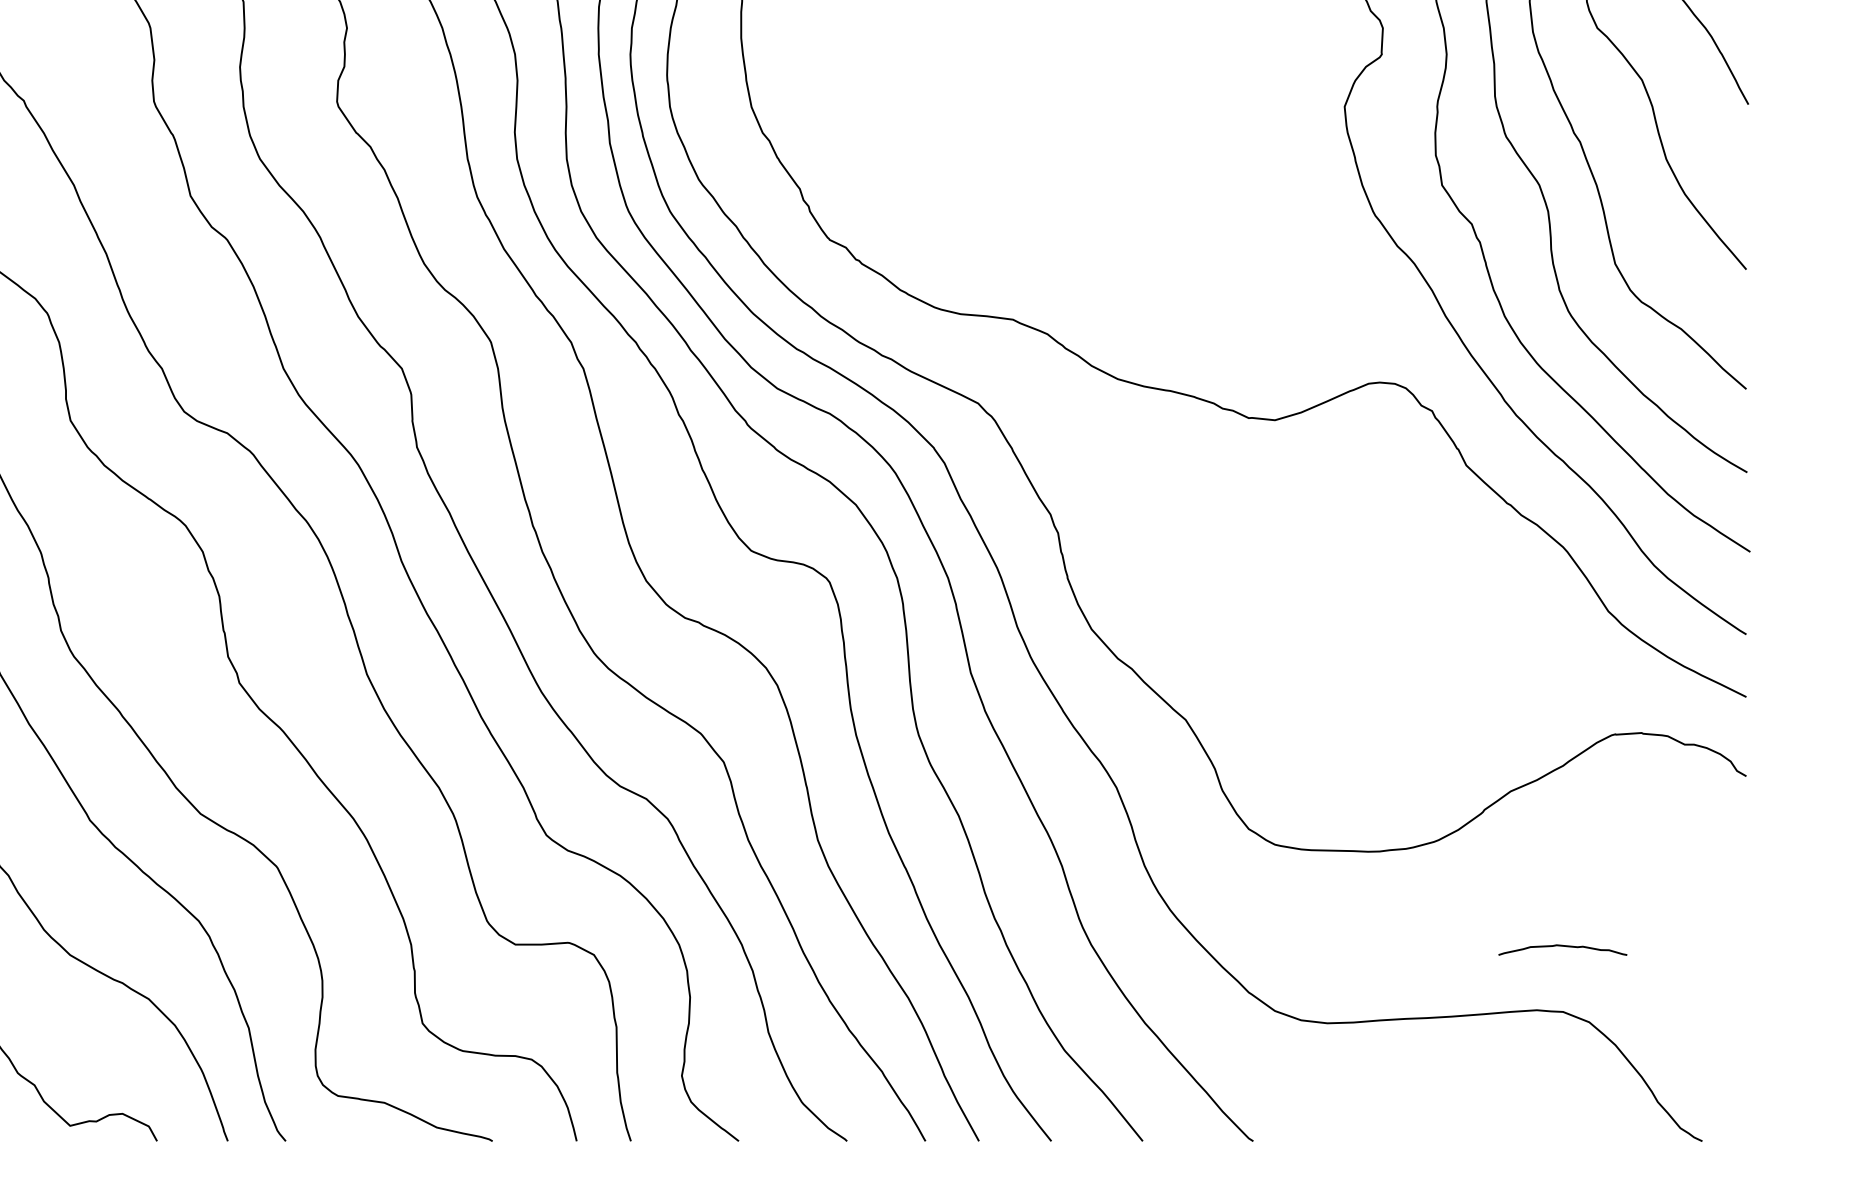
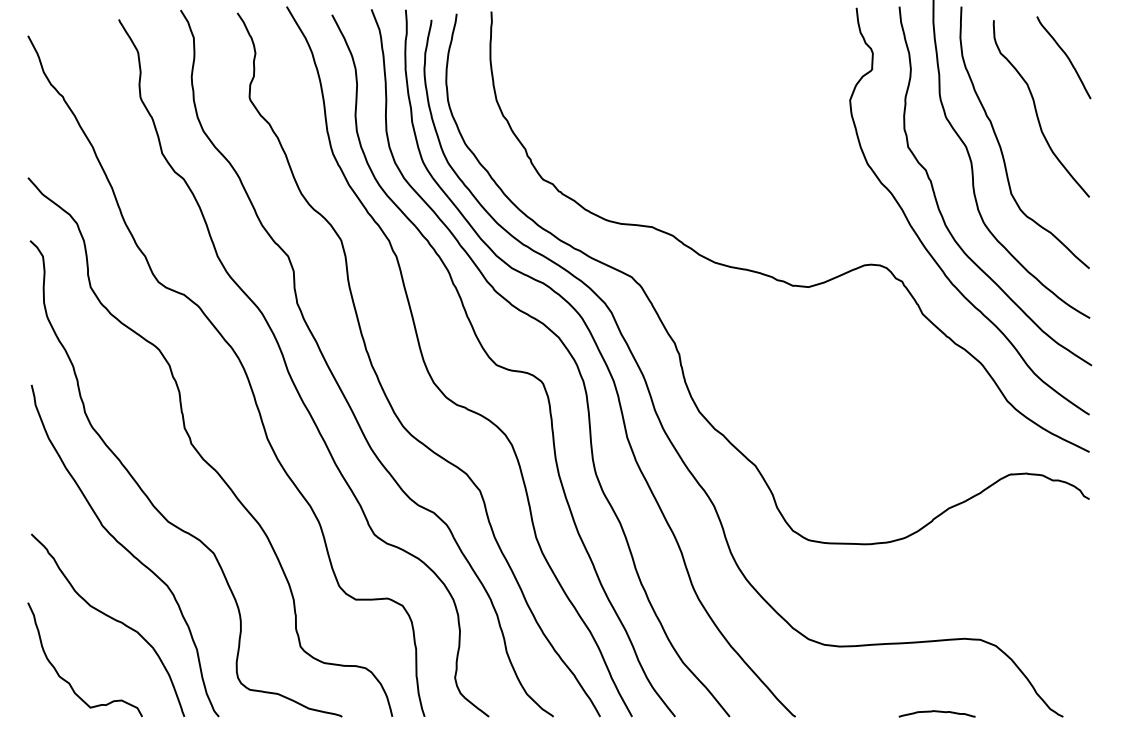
curve: (1561, 947) -> (936, 712), moved

